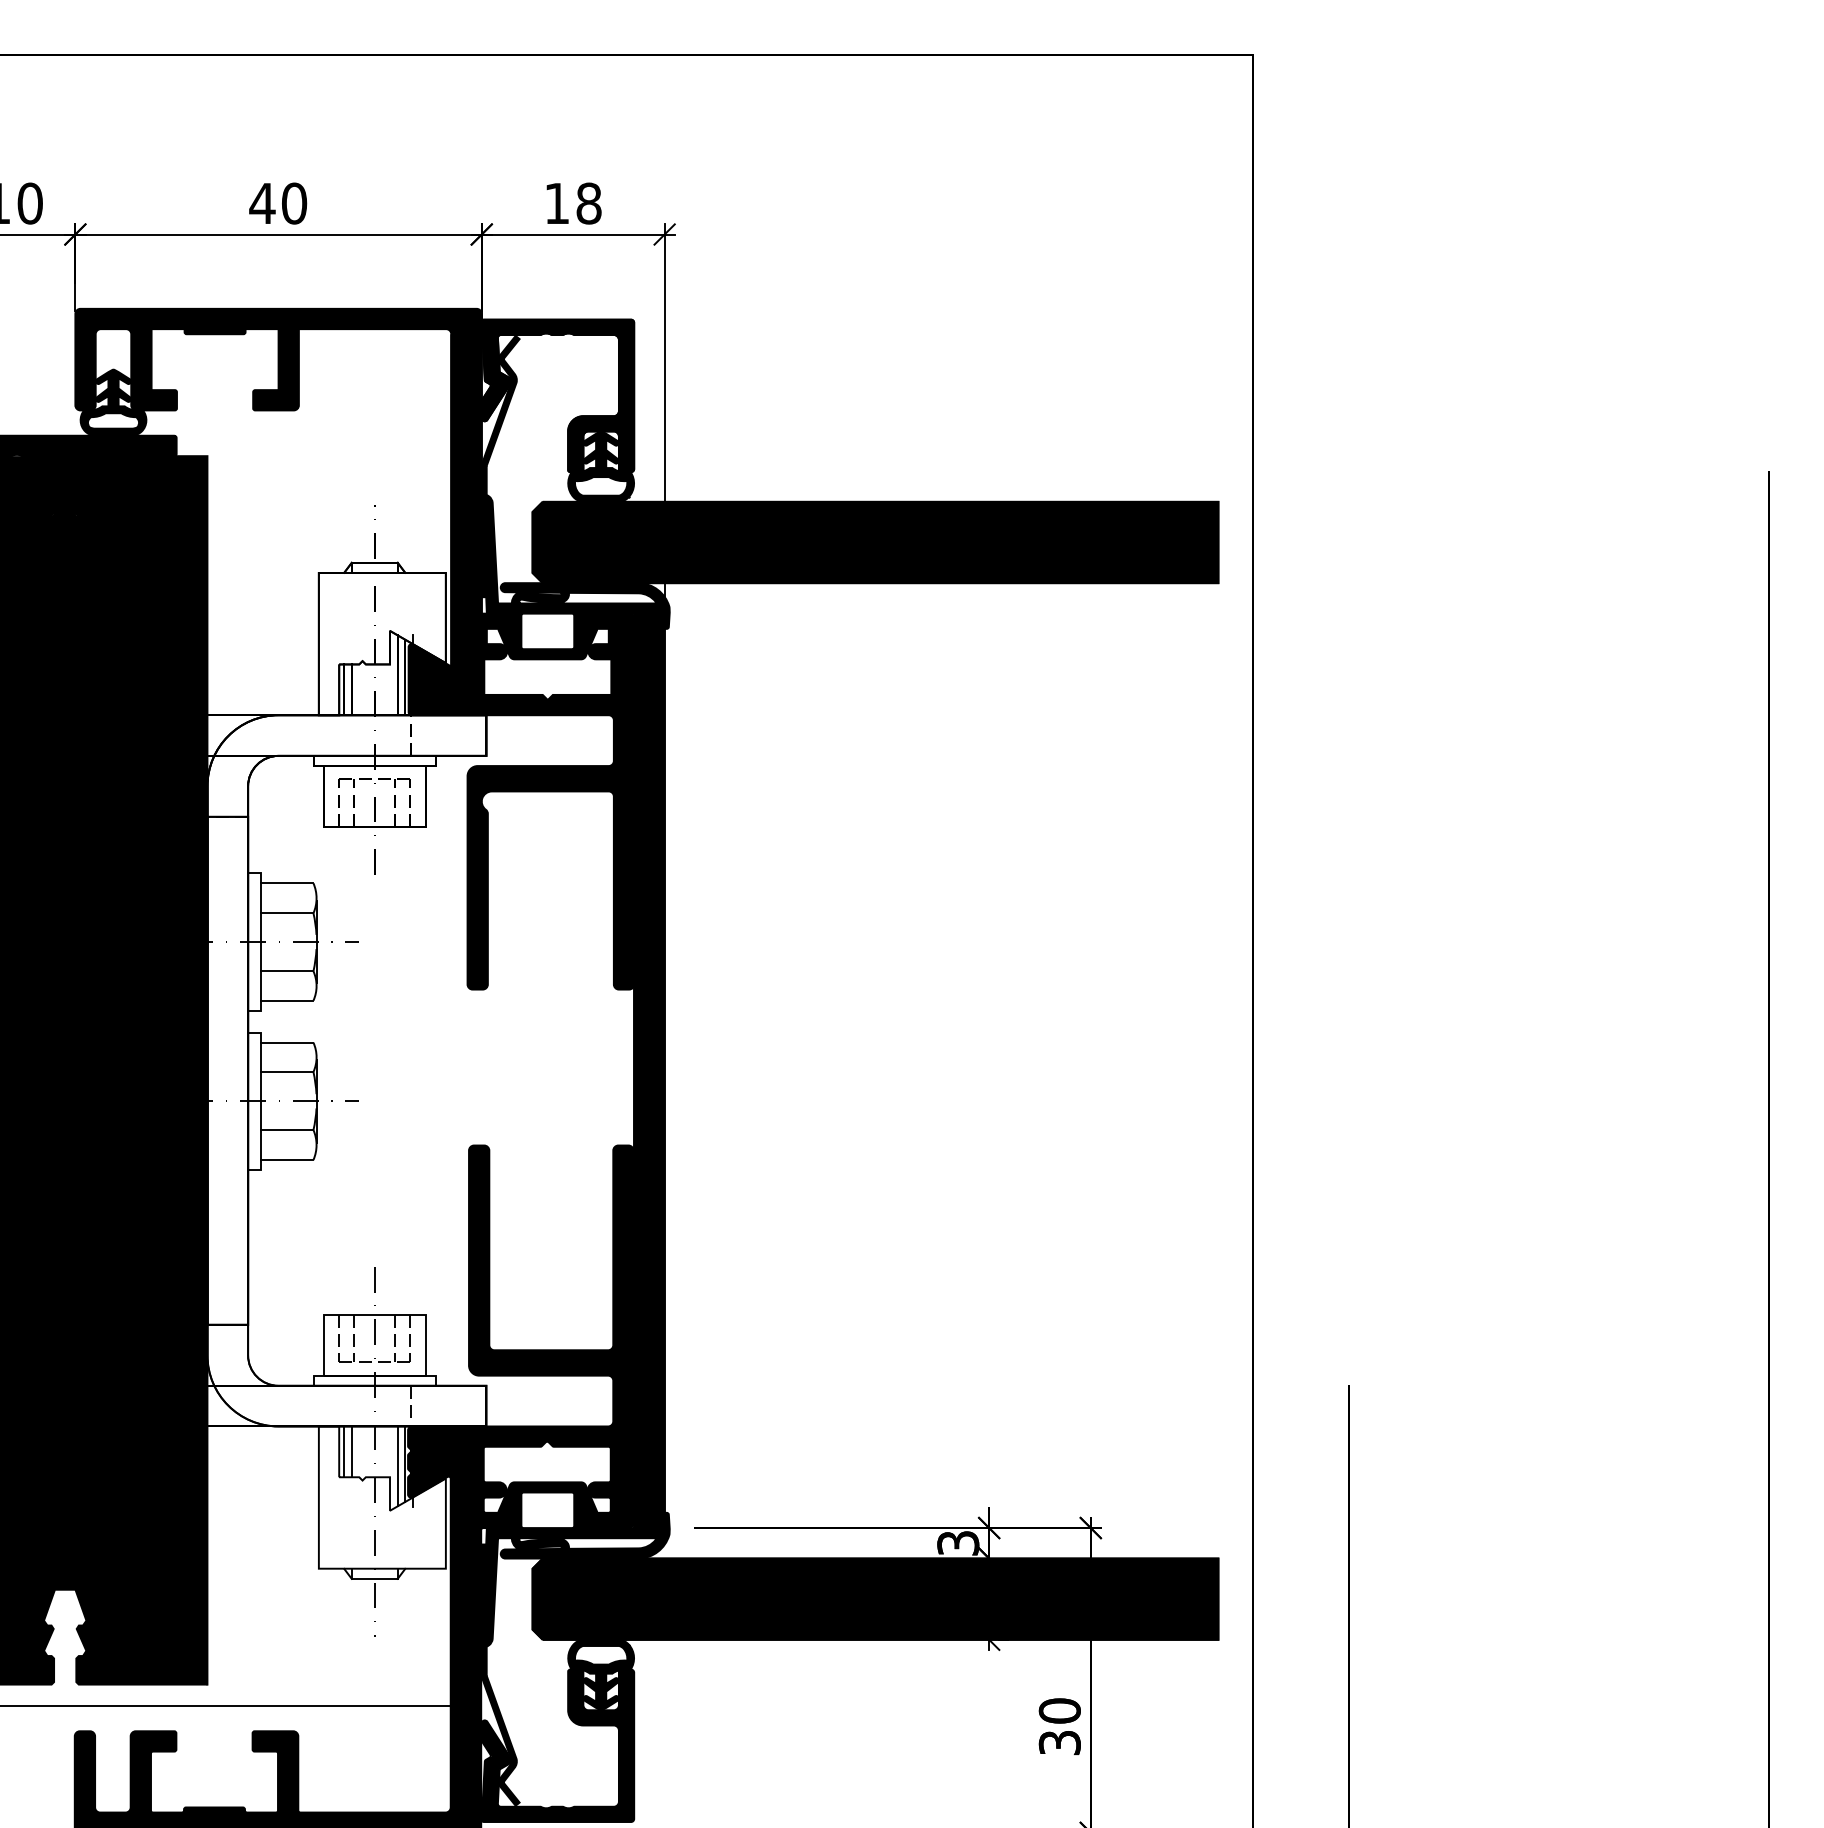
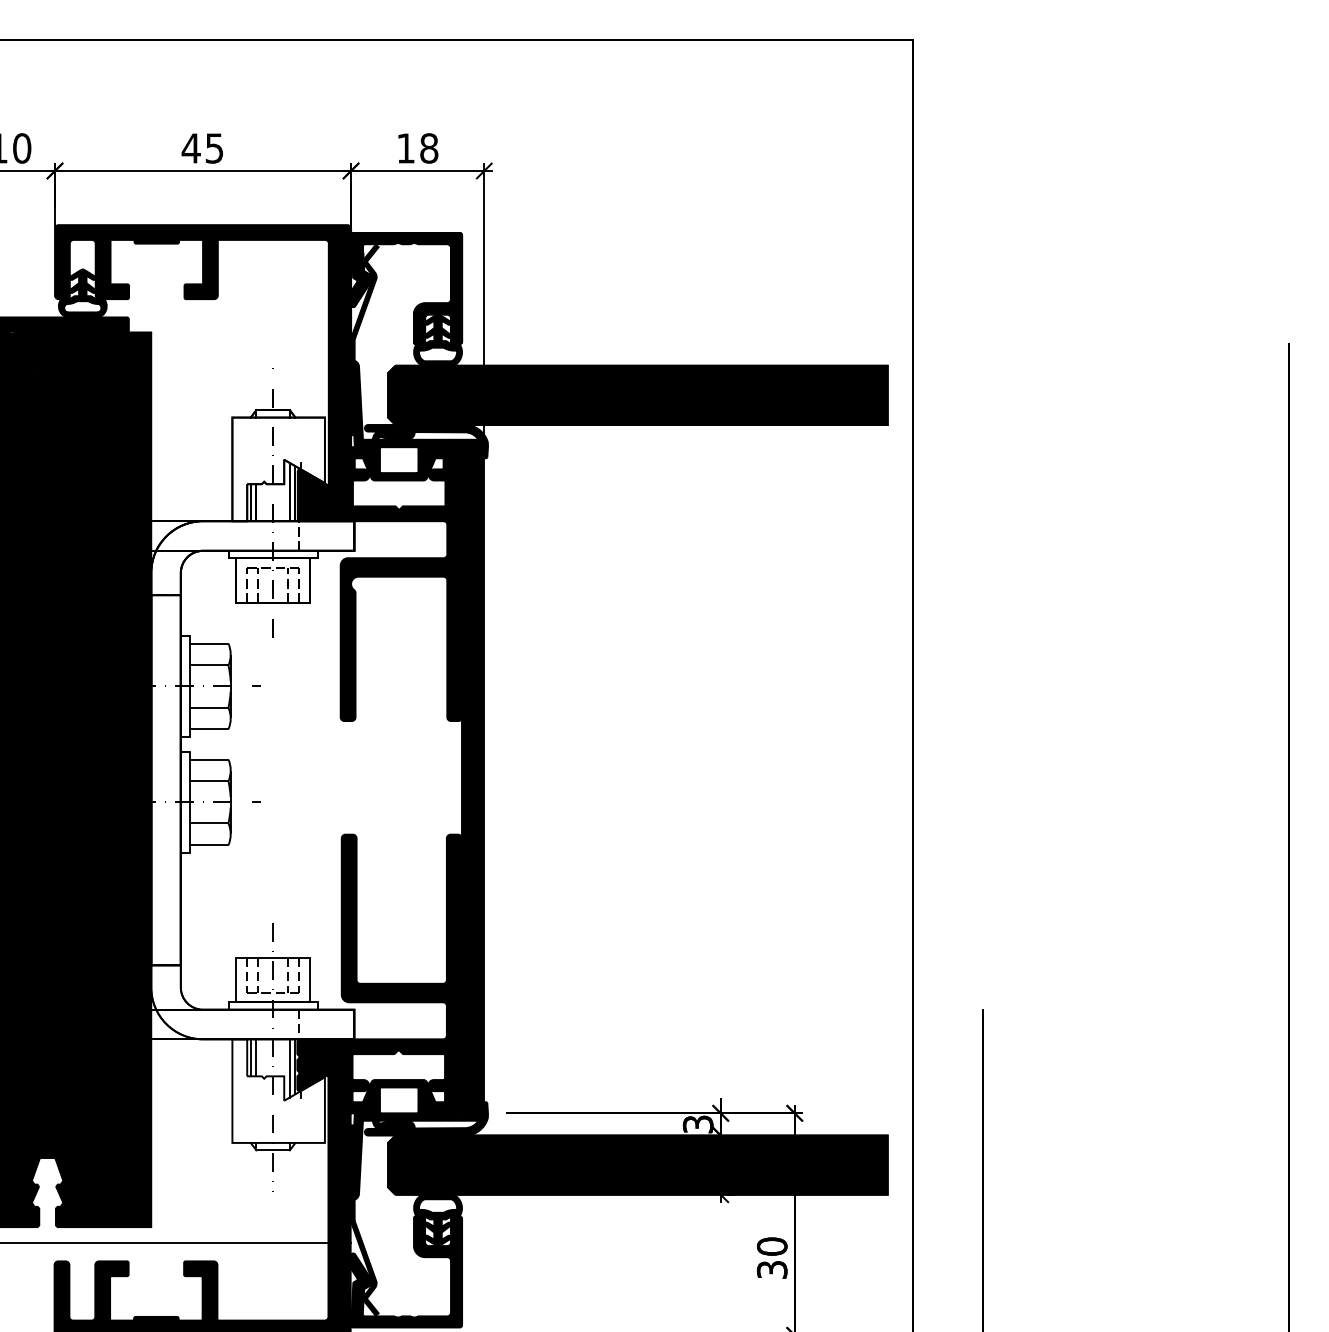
text: (294, 203) -> (214, 148), 40 -> 45

